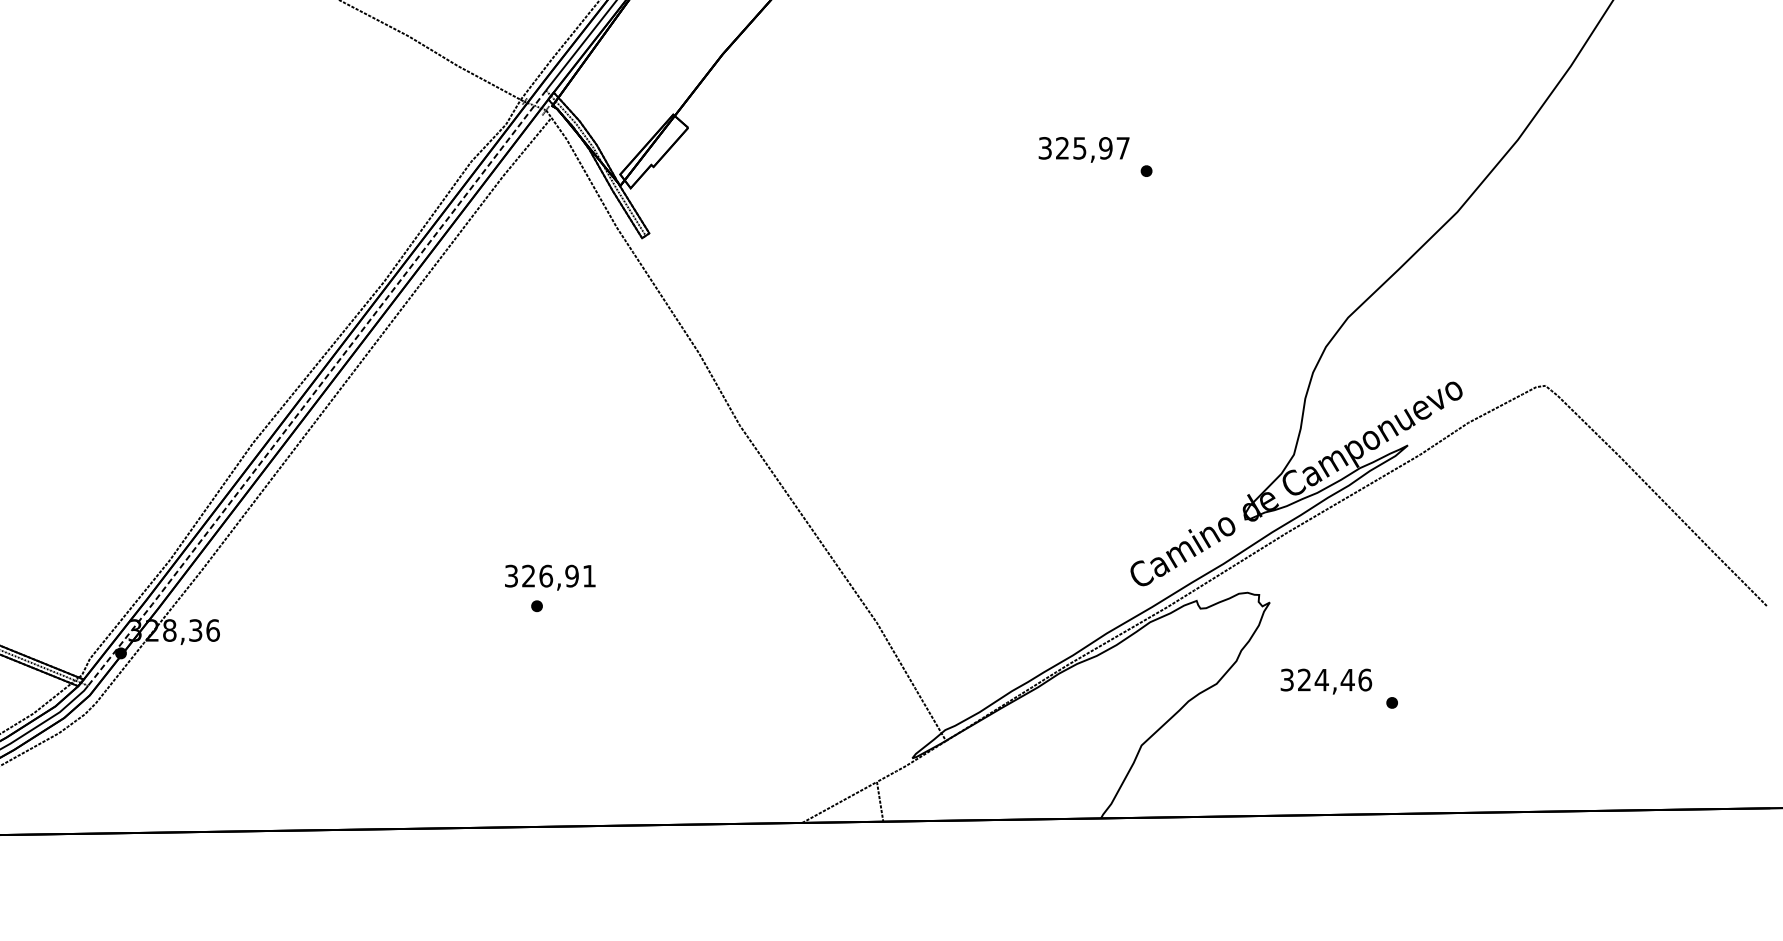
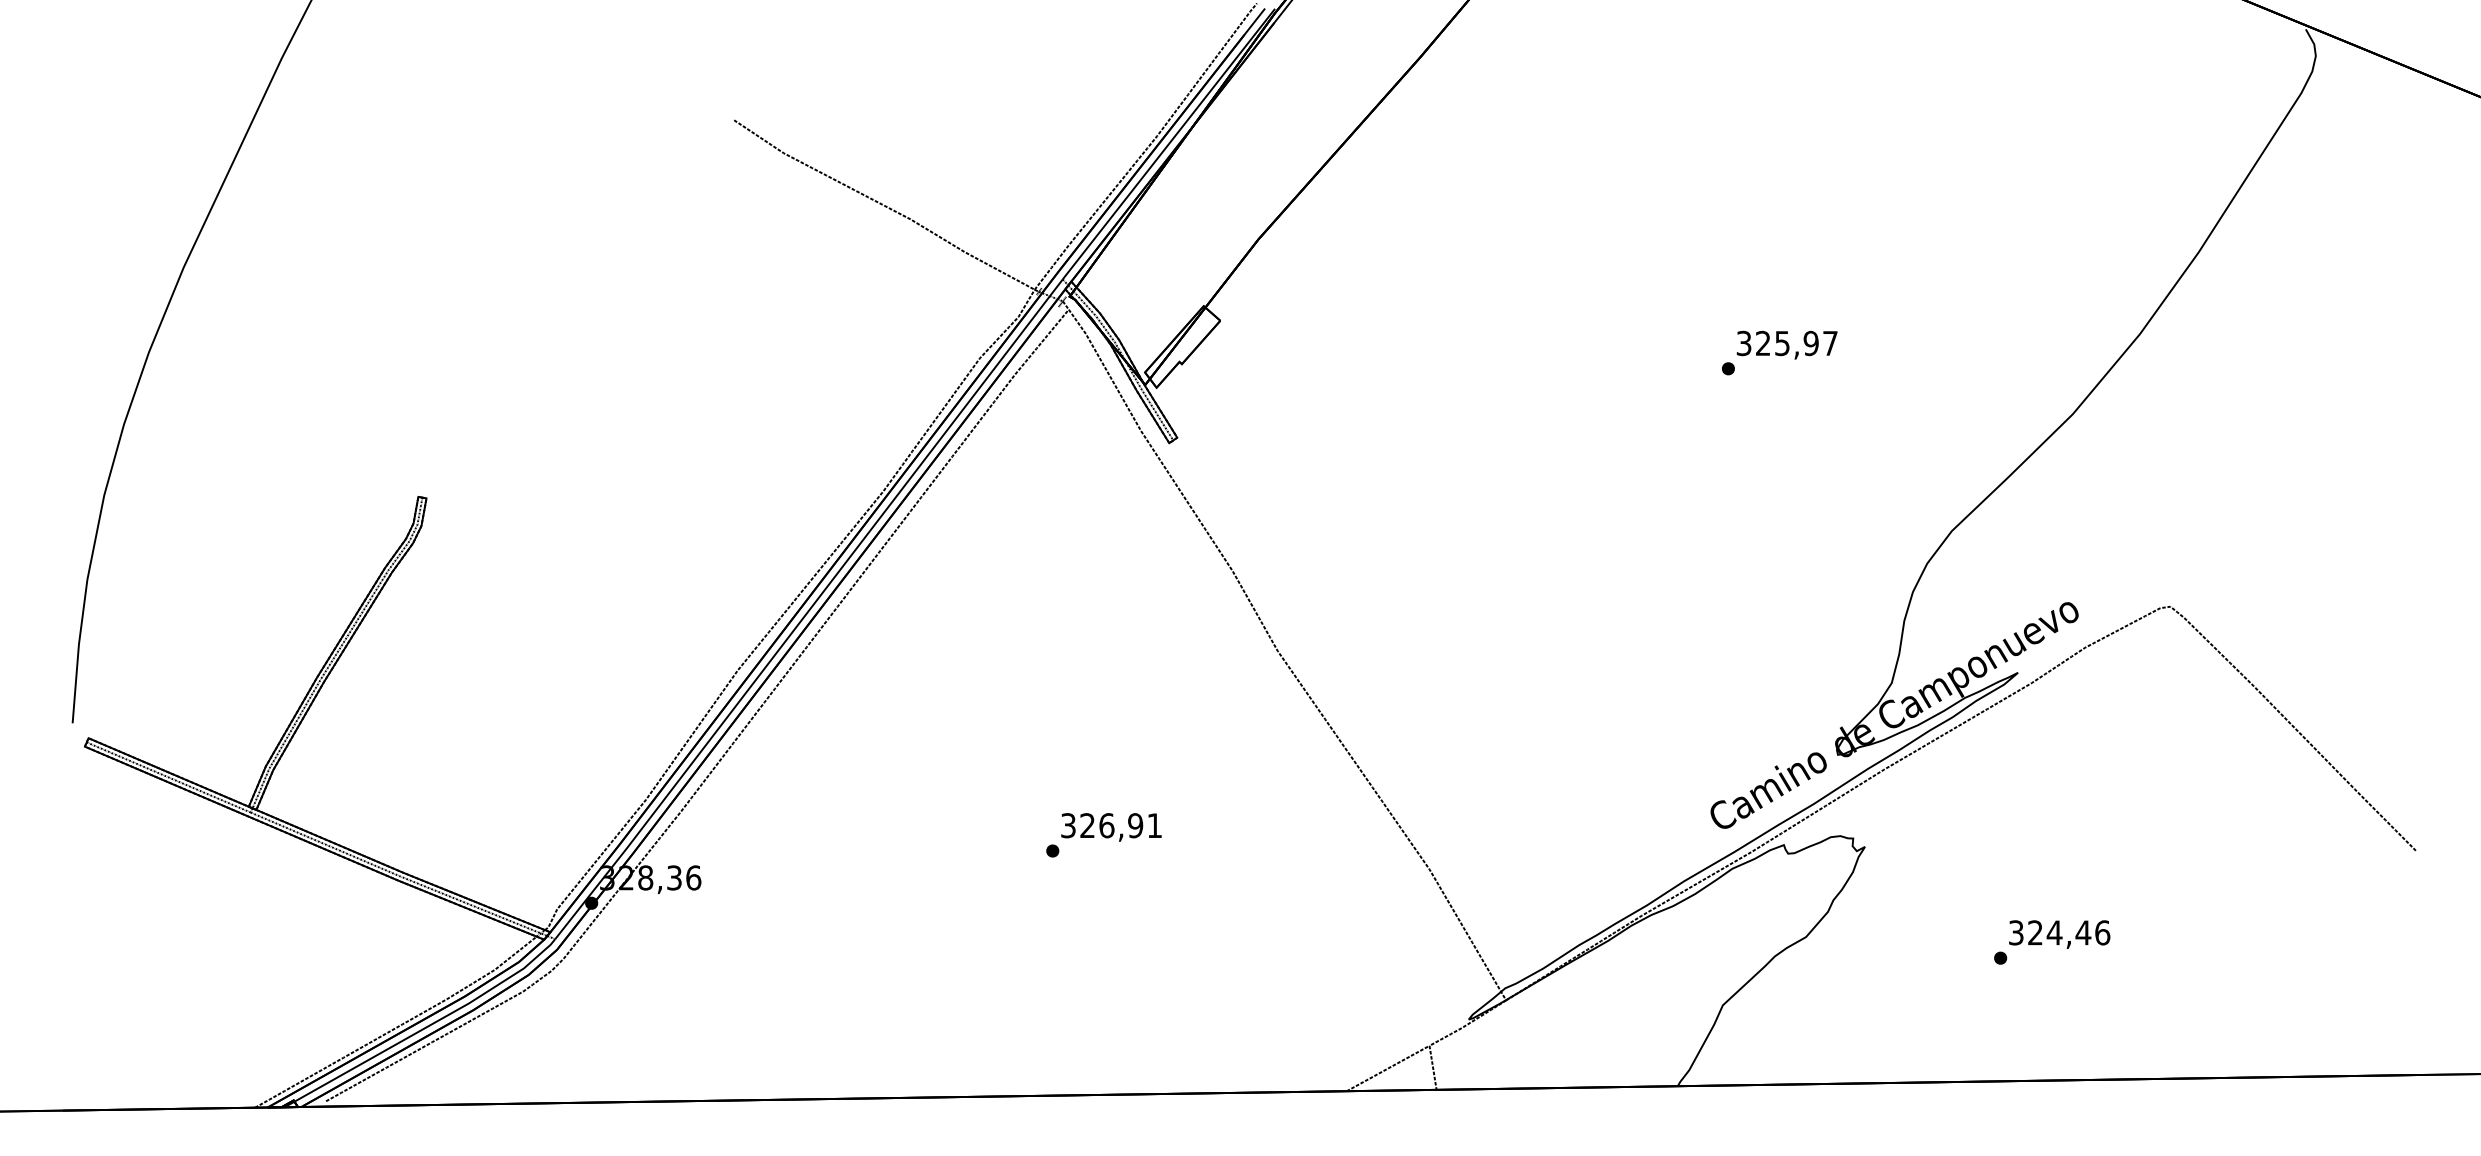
text: (1083, 149) -> (1786, 344), moved
line: (316, 389) -> (808, 610), dashed -> solid
text: (550, 577) -> (1111, 827), moved
text: (1326, 681) -> (2059, 934), moved

